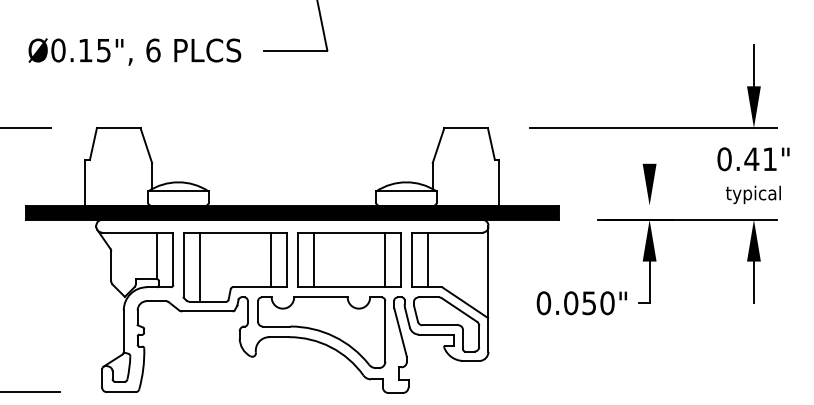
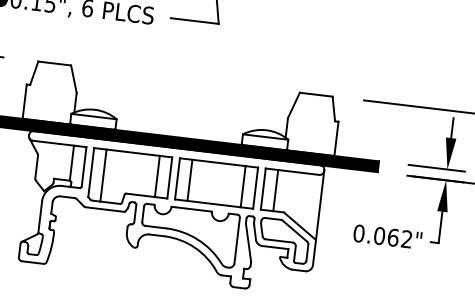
line: (649, 150) -> (452, 128), added
line: (635, 205) -> (436, 168), added
text: (598, 303) -> (400, 238), 0.050" -> 0.062"

